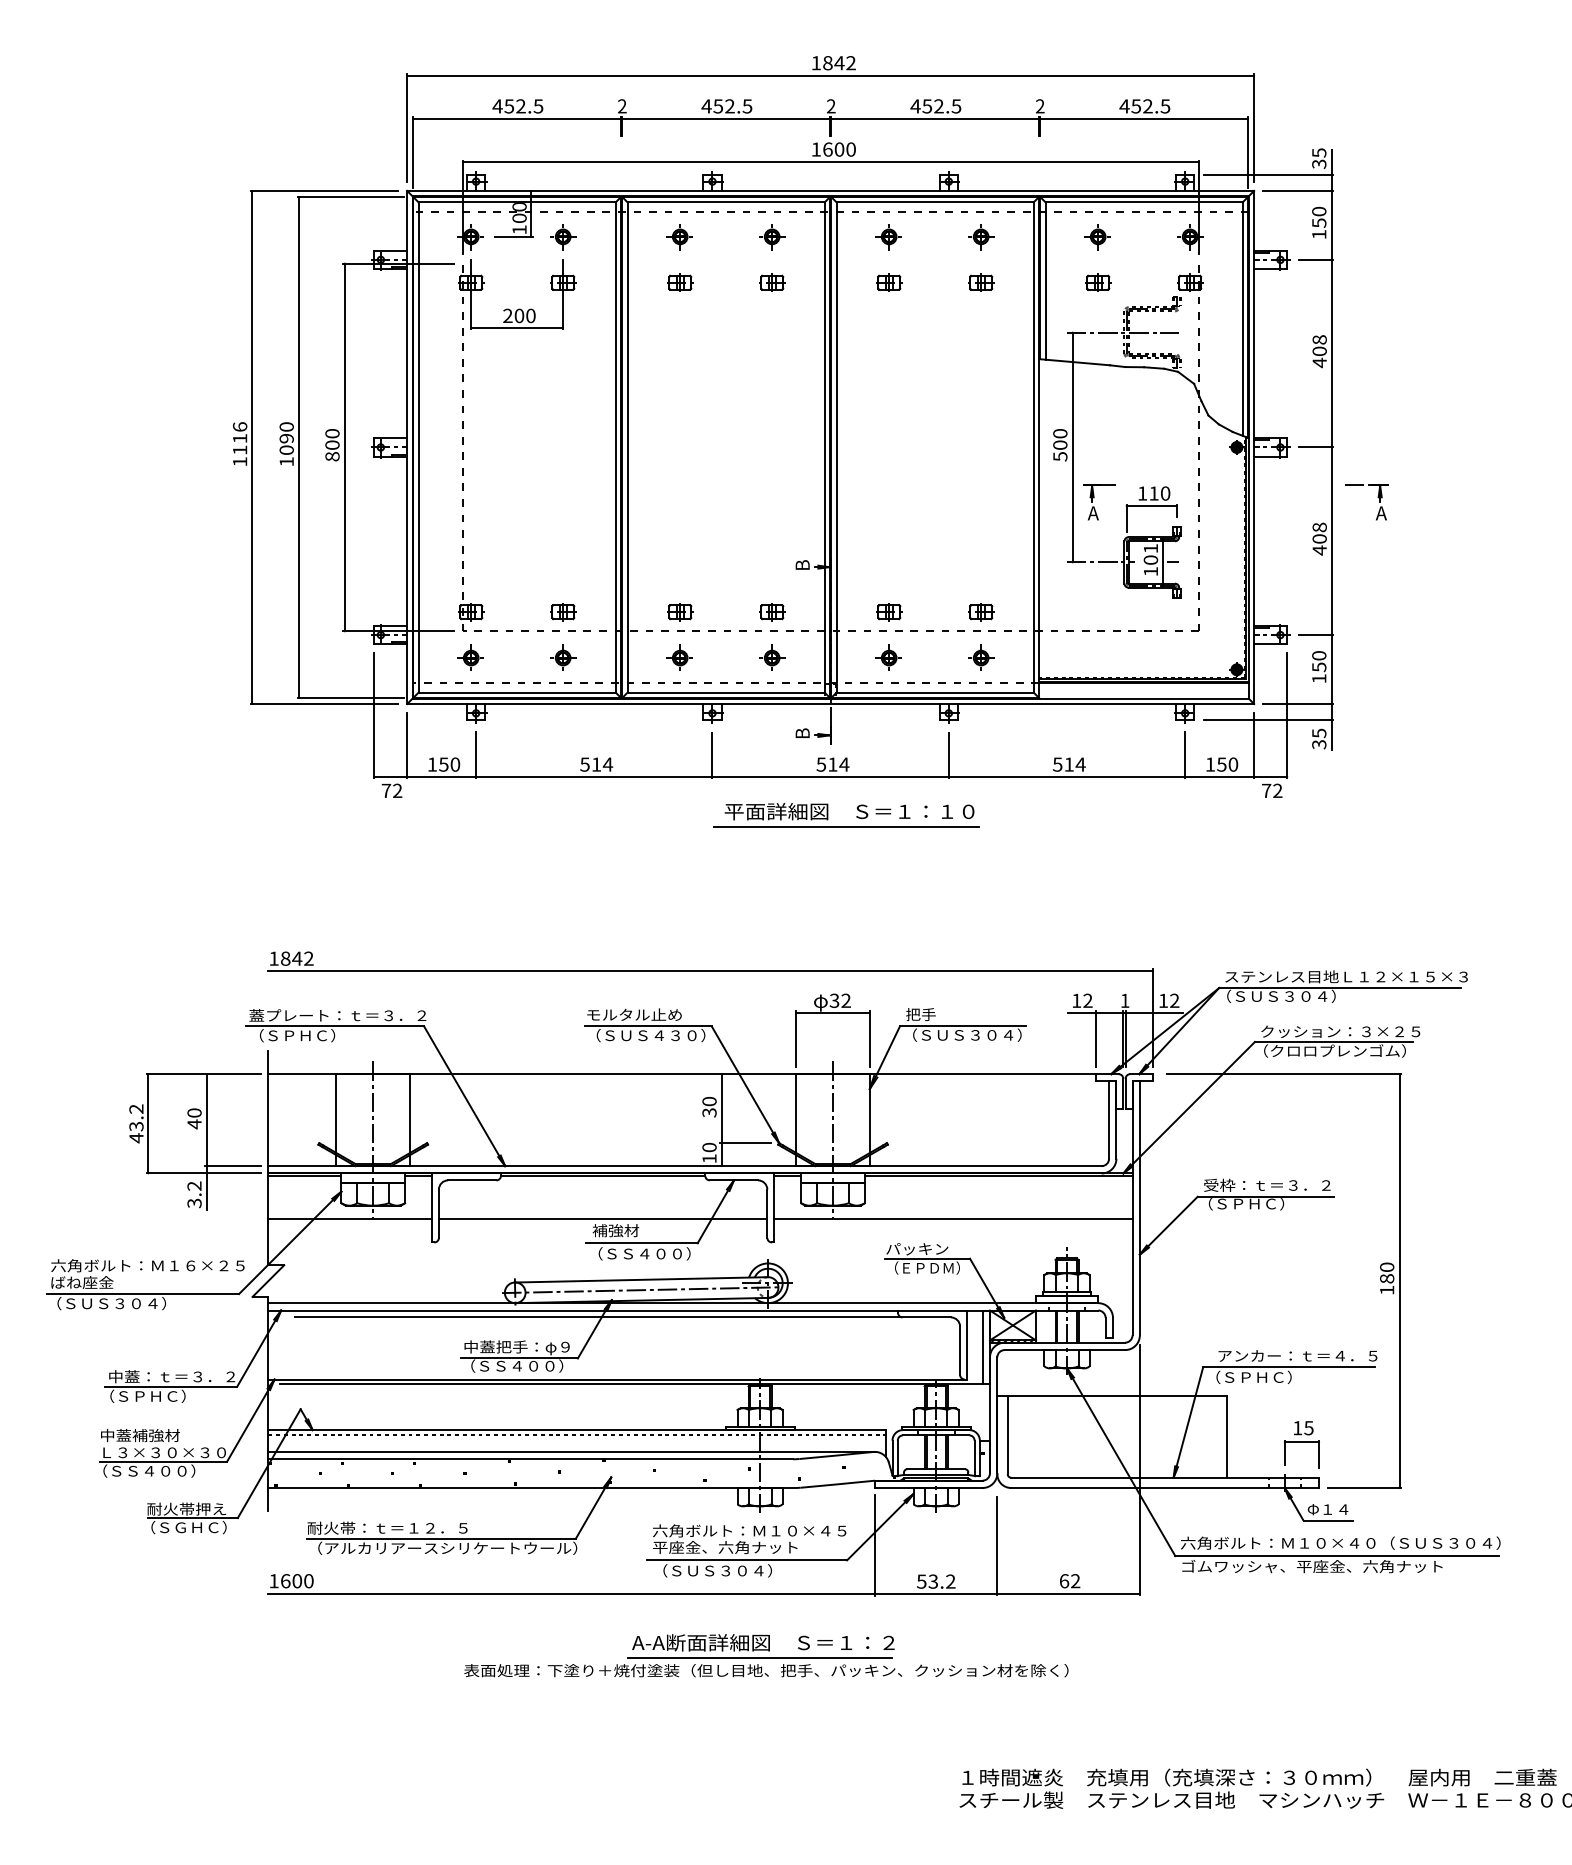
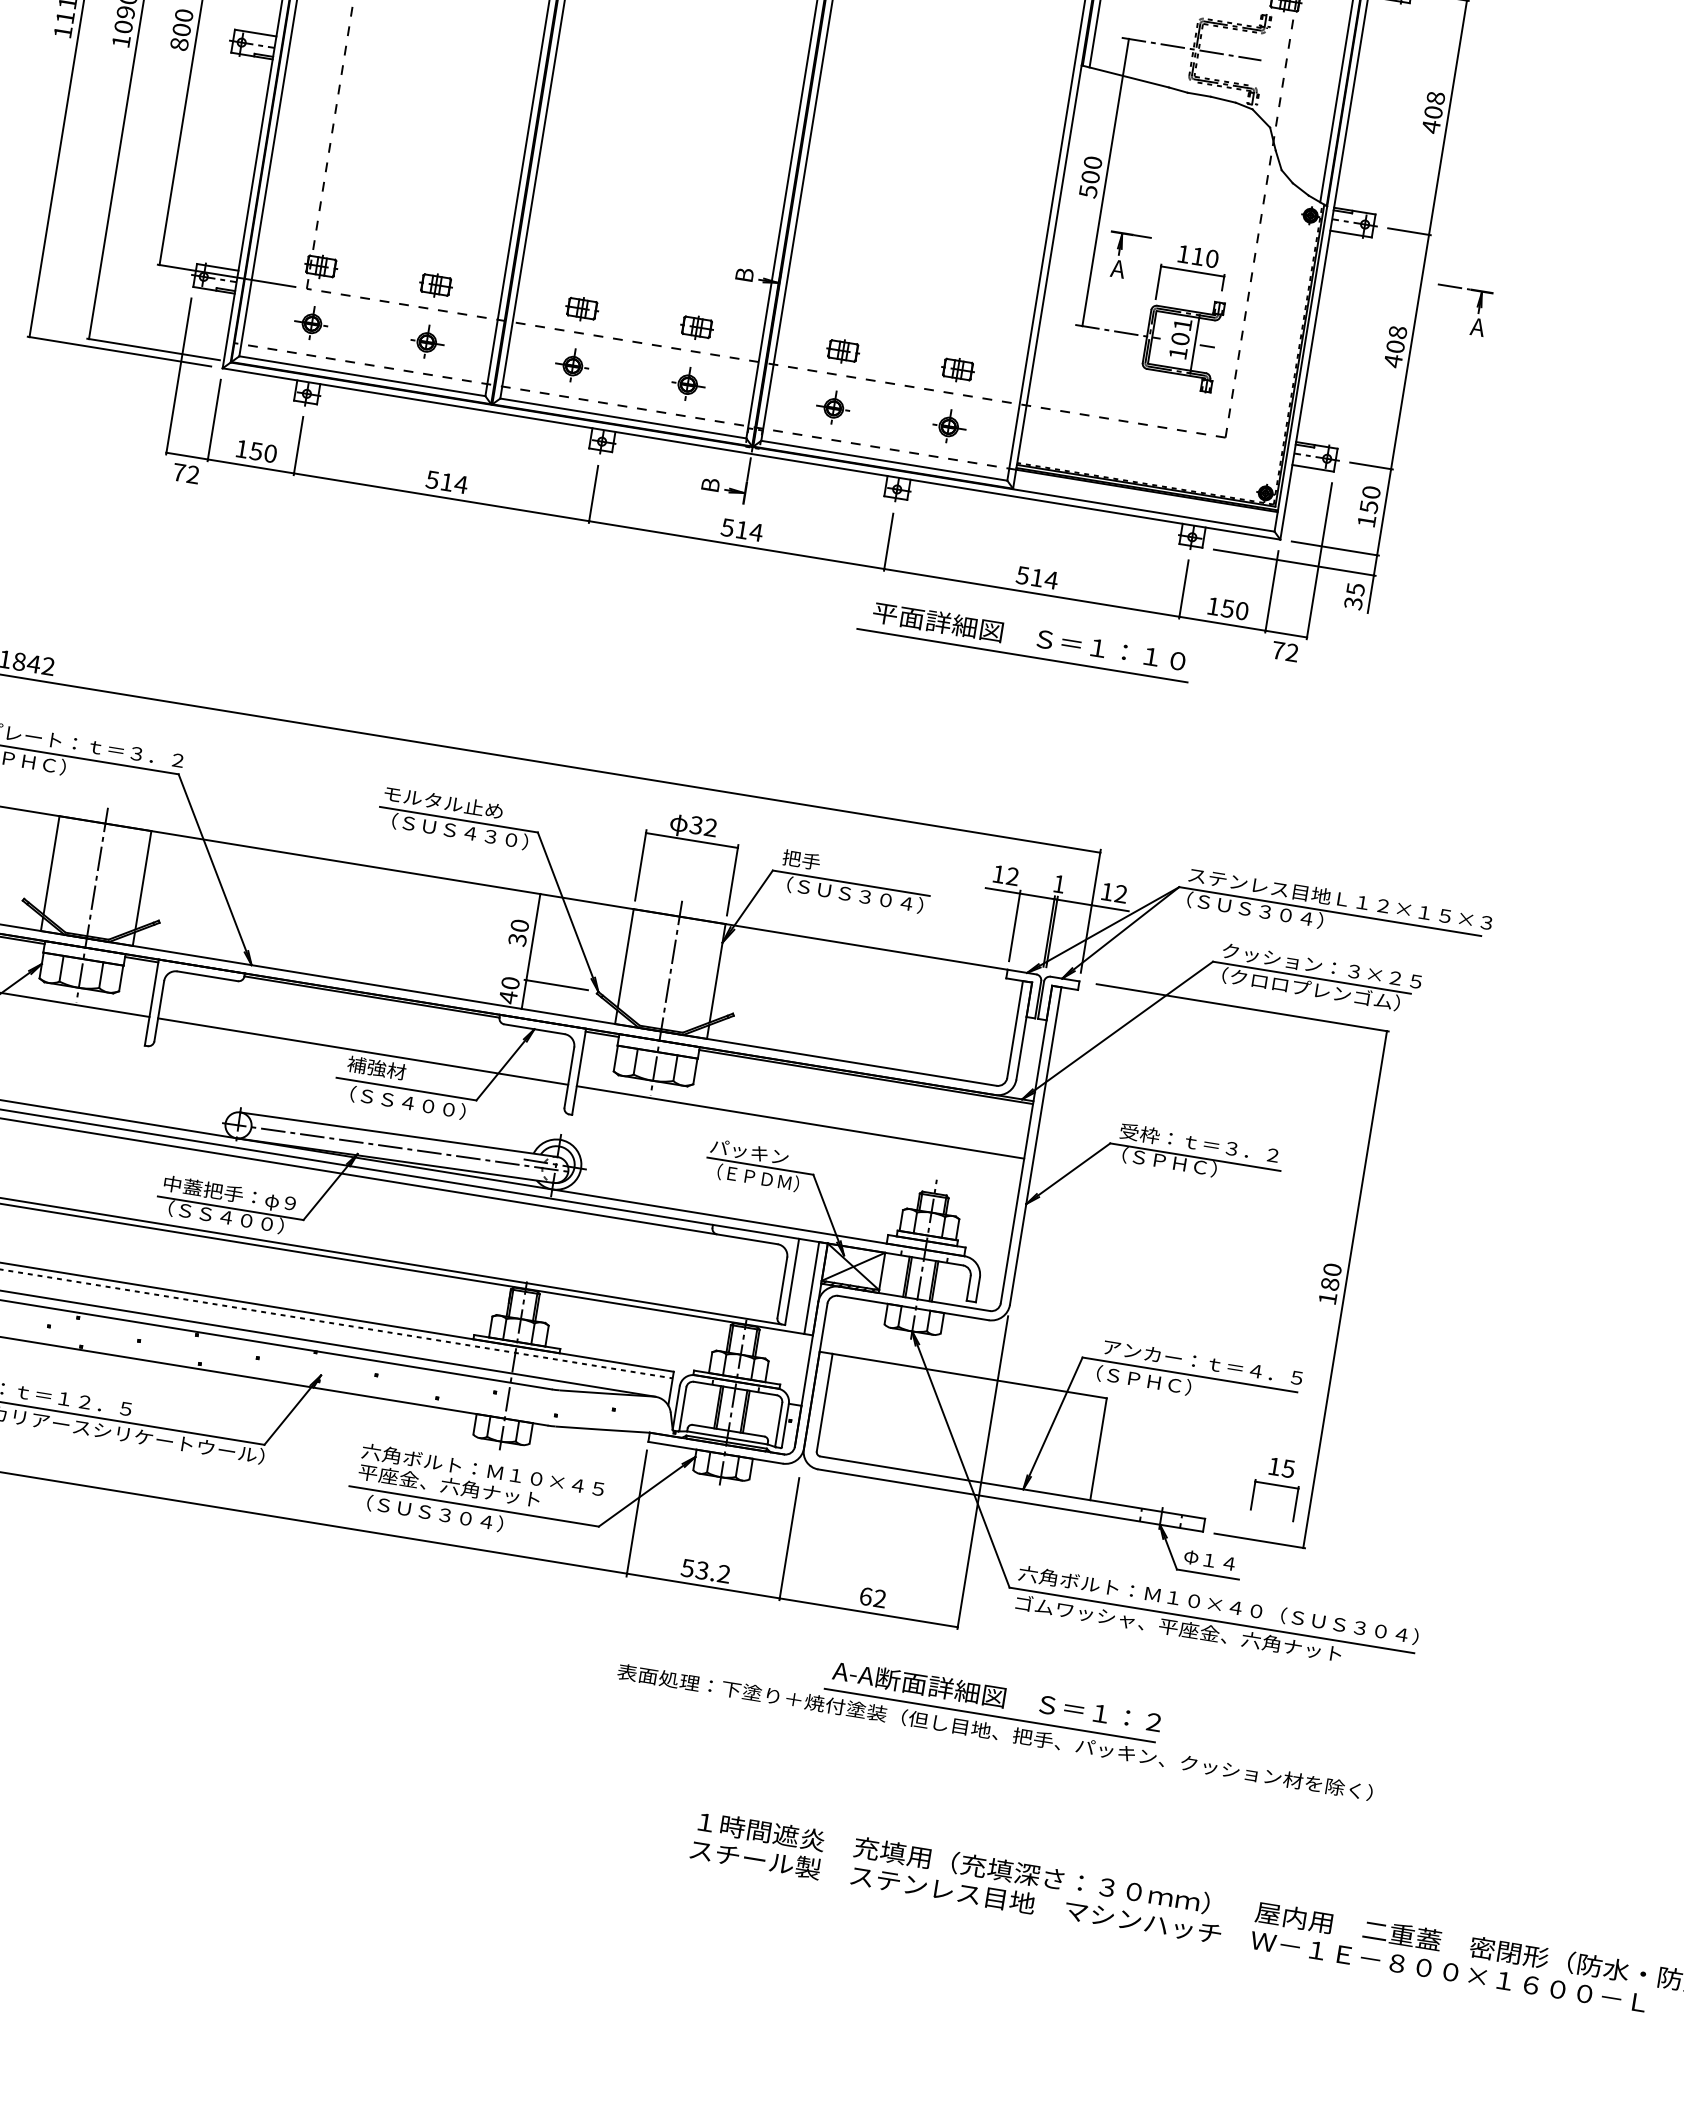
part: (856, 816) -> (1037, 644), moved
text: (709, 1158) -> (508, 996), 10 -> 40
part: (1301, 1444) -> (1275, 1487), moved
part: (766, 1655) -> (998, 1713), moved

